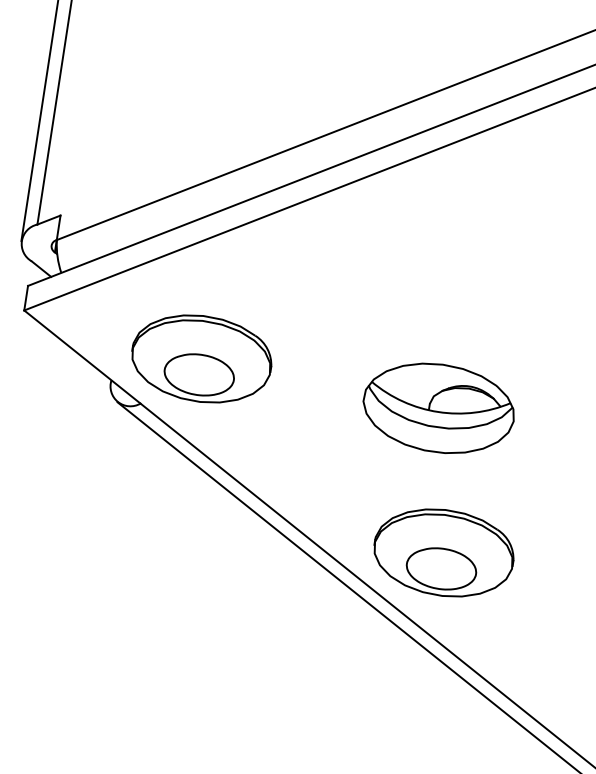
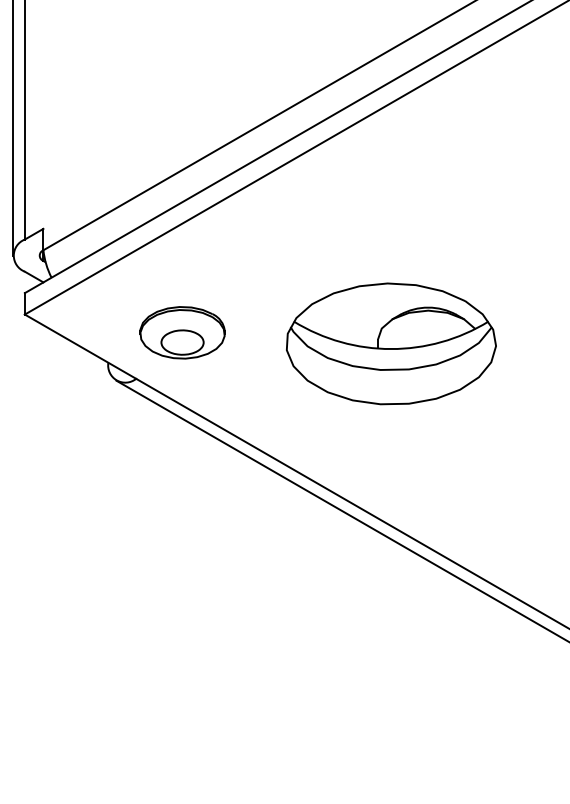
part: (201, 358) -> (182, 332), size x0.7
part: (439, 407) -> (391, 343), size x1.6
part: (443, 552) -> (414, 466), removed

